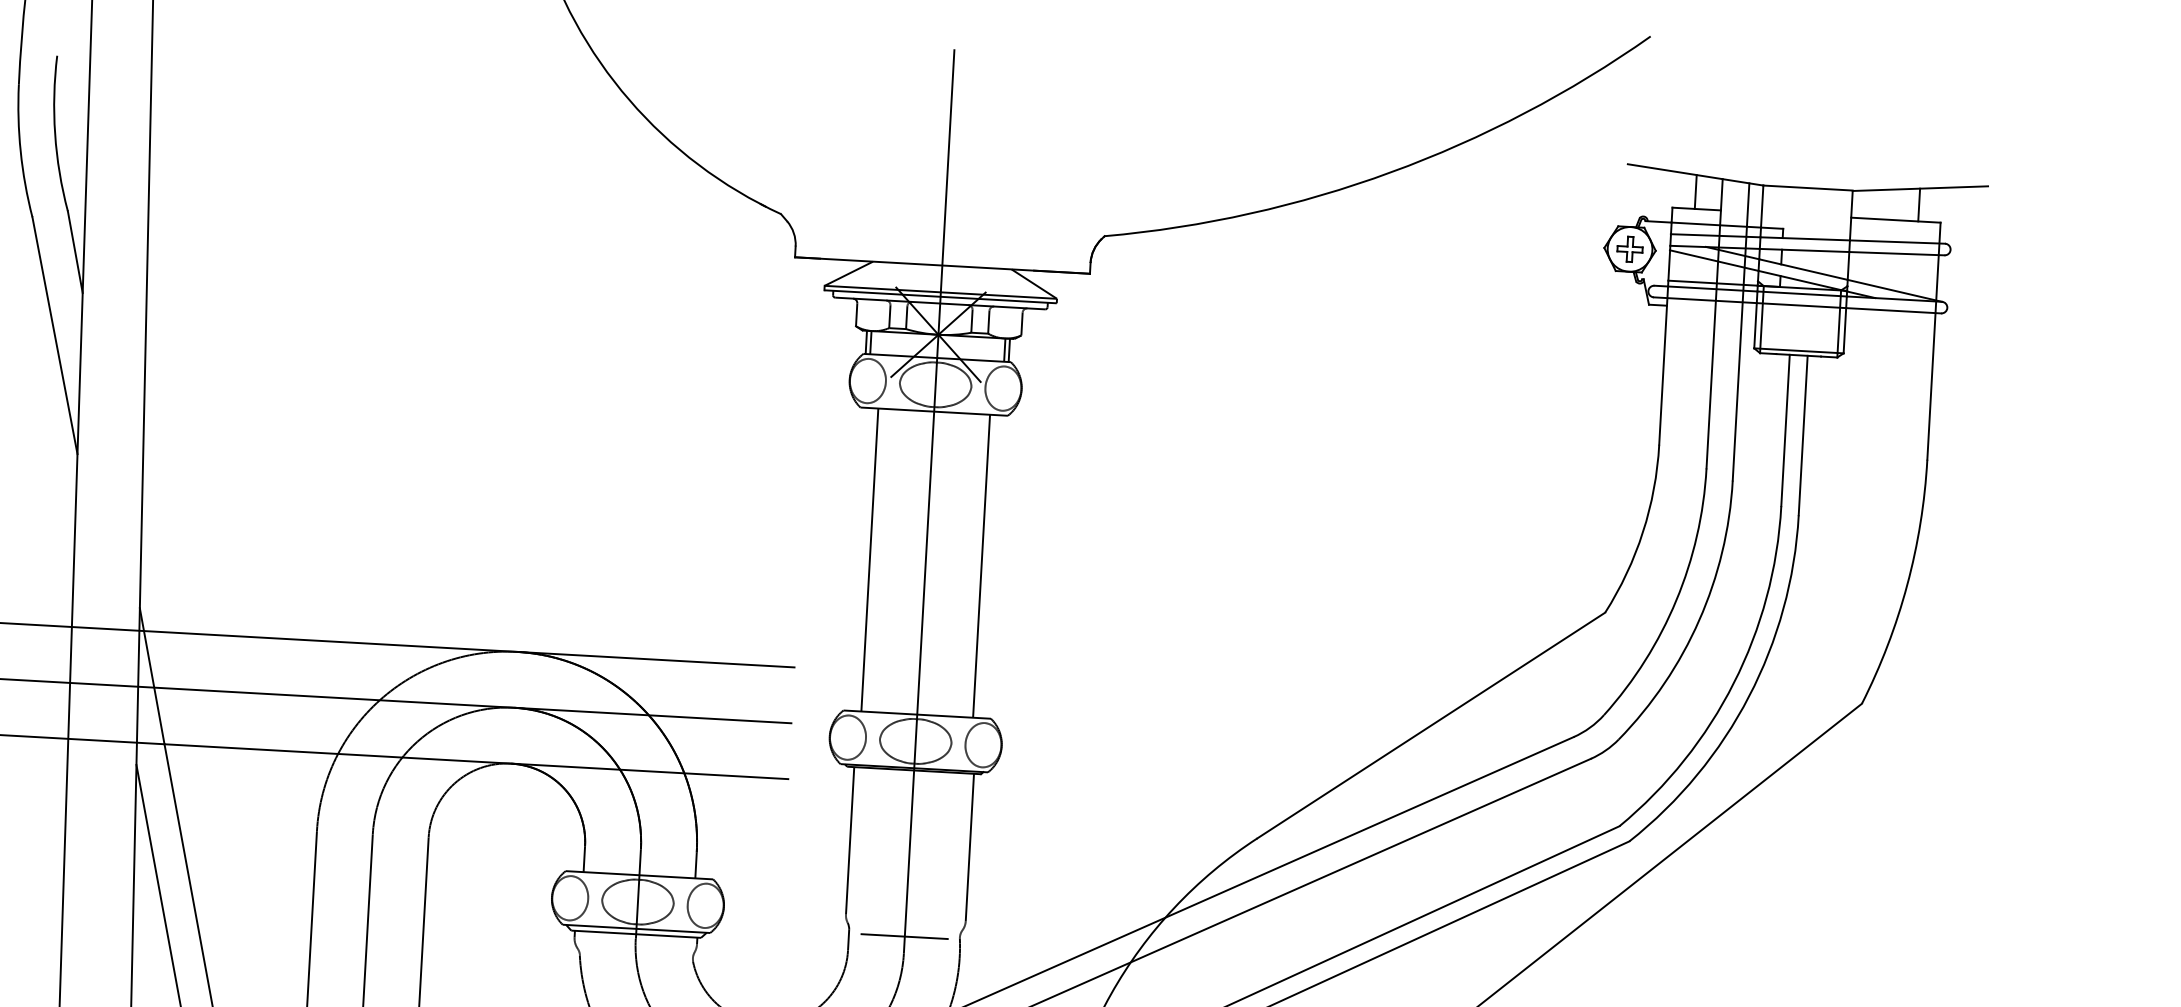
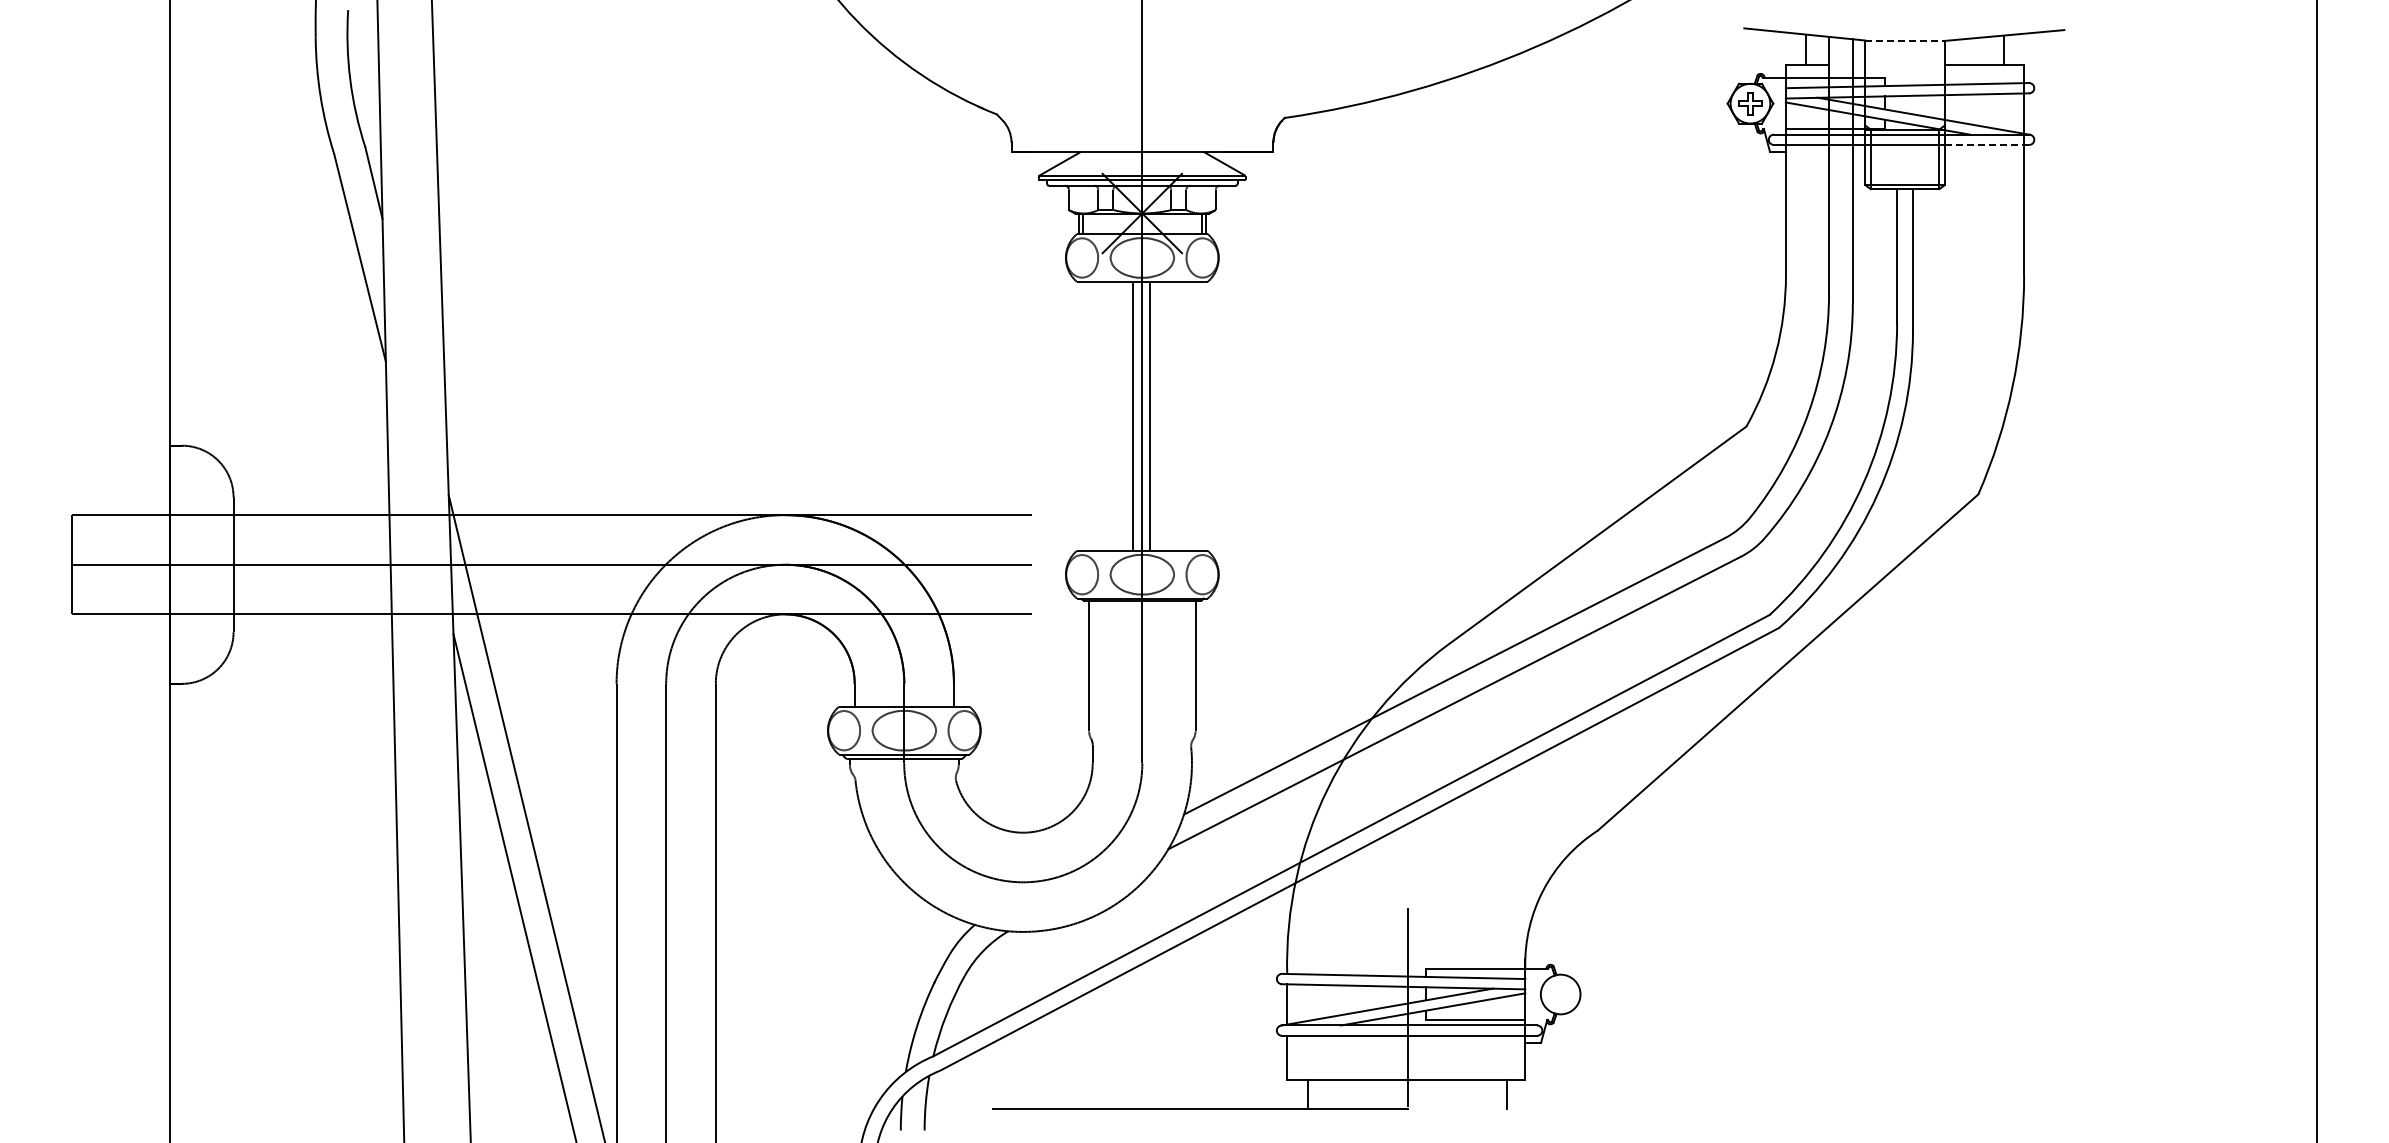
line: (1808, 188) -> (1905, 40), solid -> dashed
line: (1893, 310) -> (1986, 144), solid -> dashed
line: (869, 559) -> (1132, 415), moved
line: (981, 565) -> (1149, 415), moved
line: (904, 937) -> (1142, 748), removed

